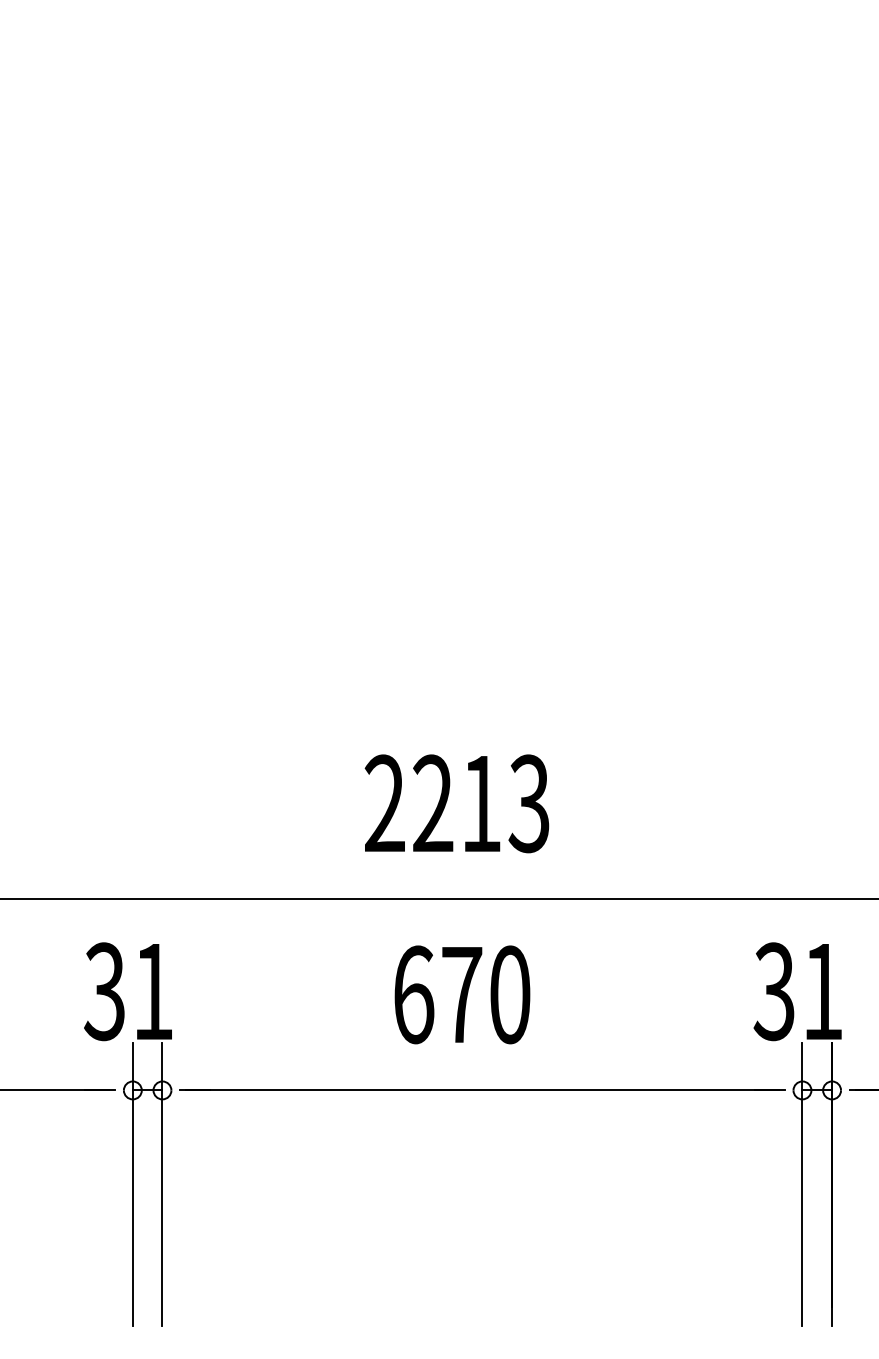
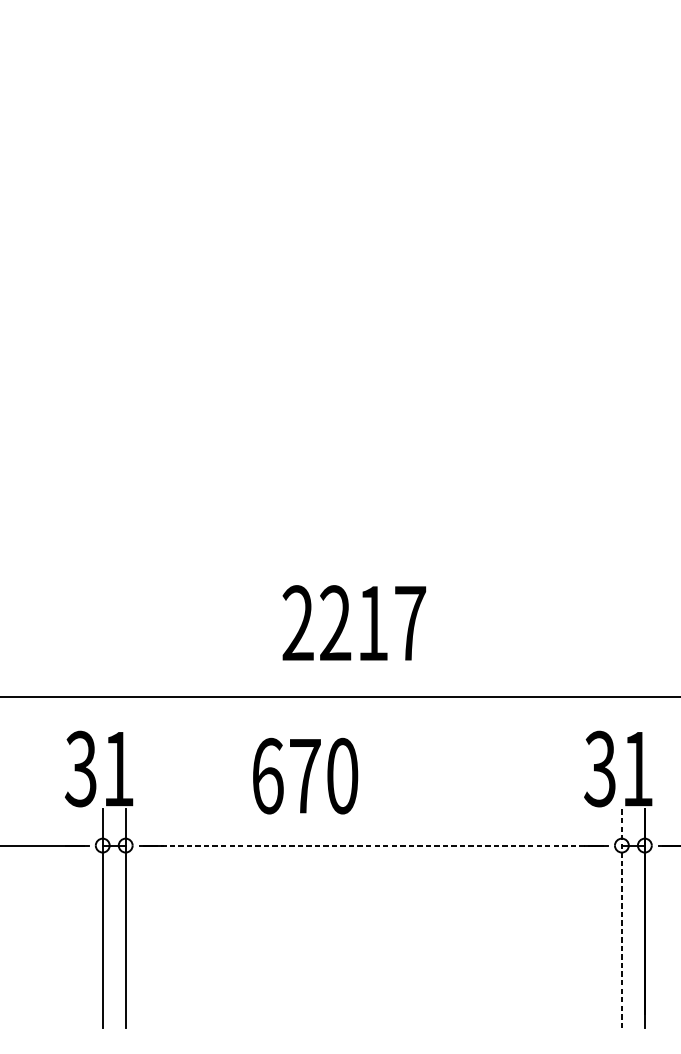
text: (528, 803) -> (409, 623), 2213 -> 2217
text: (462, 994) -> (305, 775), moved
line: (482, 1090) -> (373, 845), solid -> dashed
line: (802, 1184) -> (621, 918), solid -> dashed

